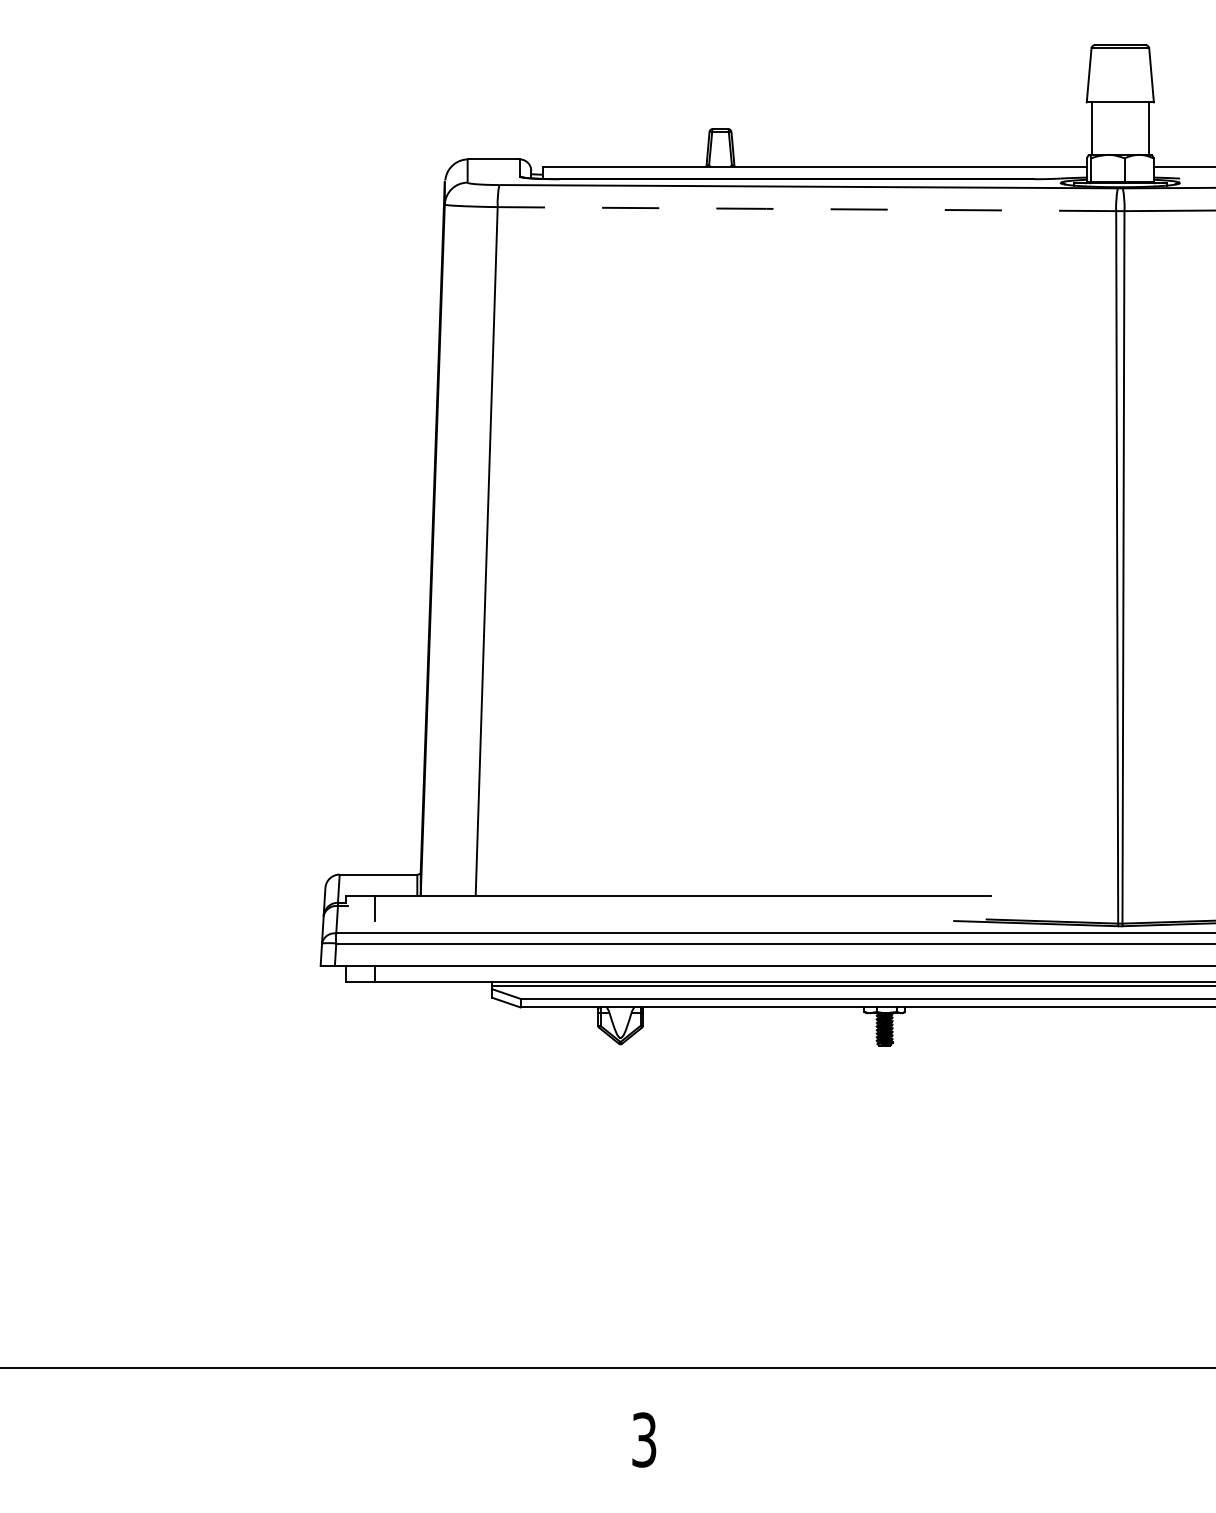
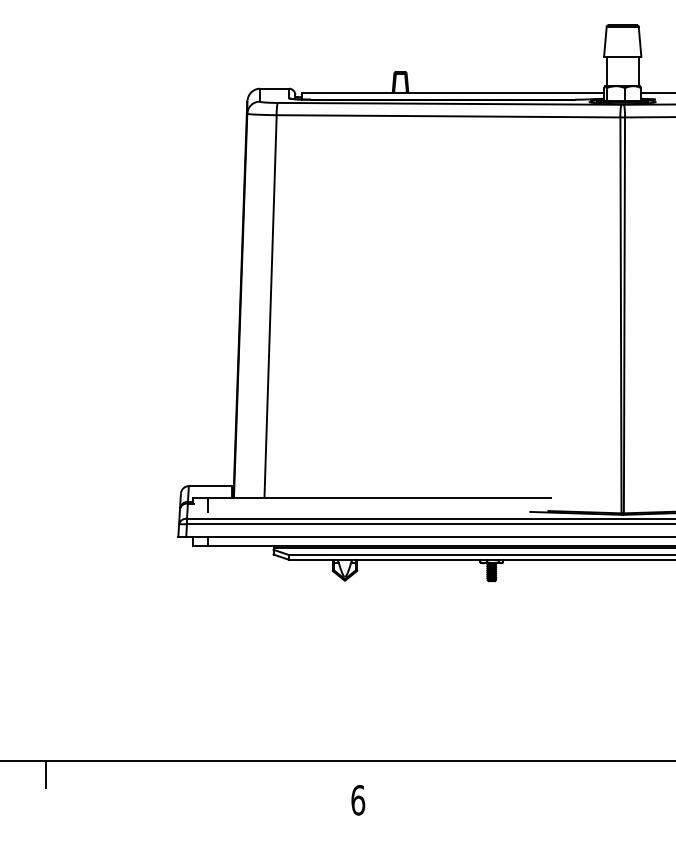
line: (806, 209) -> (448, 116), dashed -> solid
line: (83, 1391) -> (46, 773), added
text: (644, 1440) -> (358, 800), 3 -> 6

